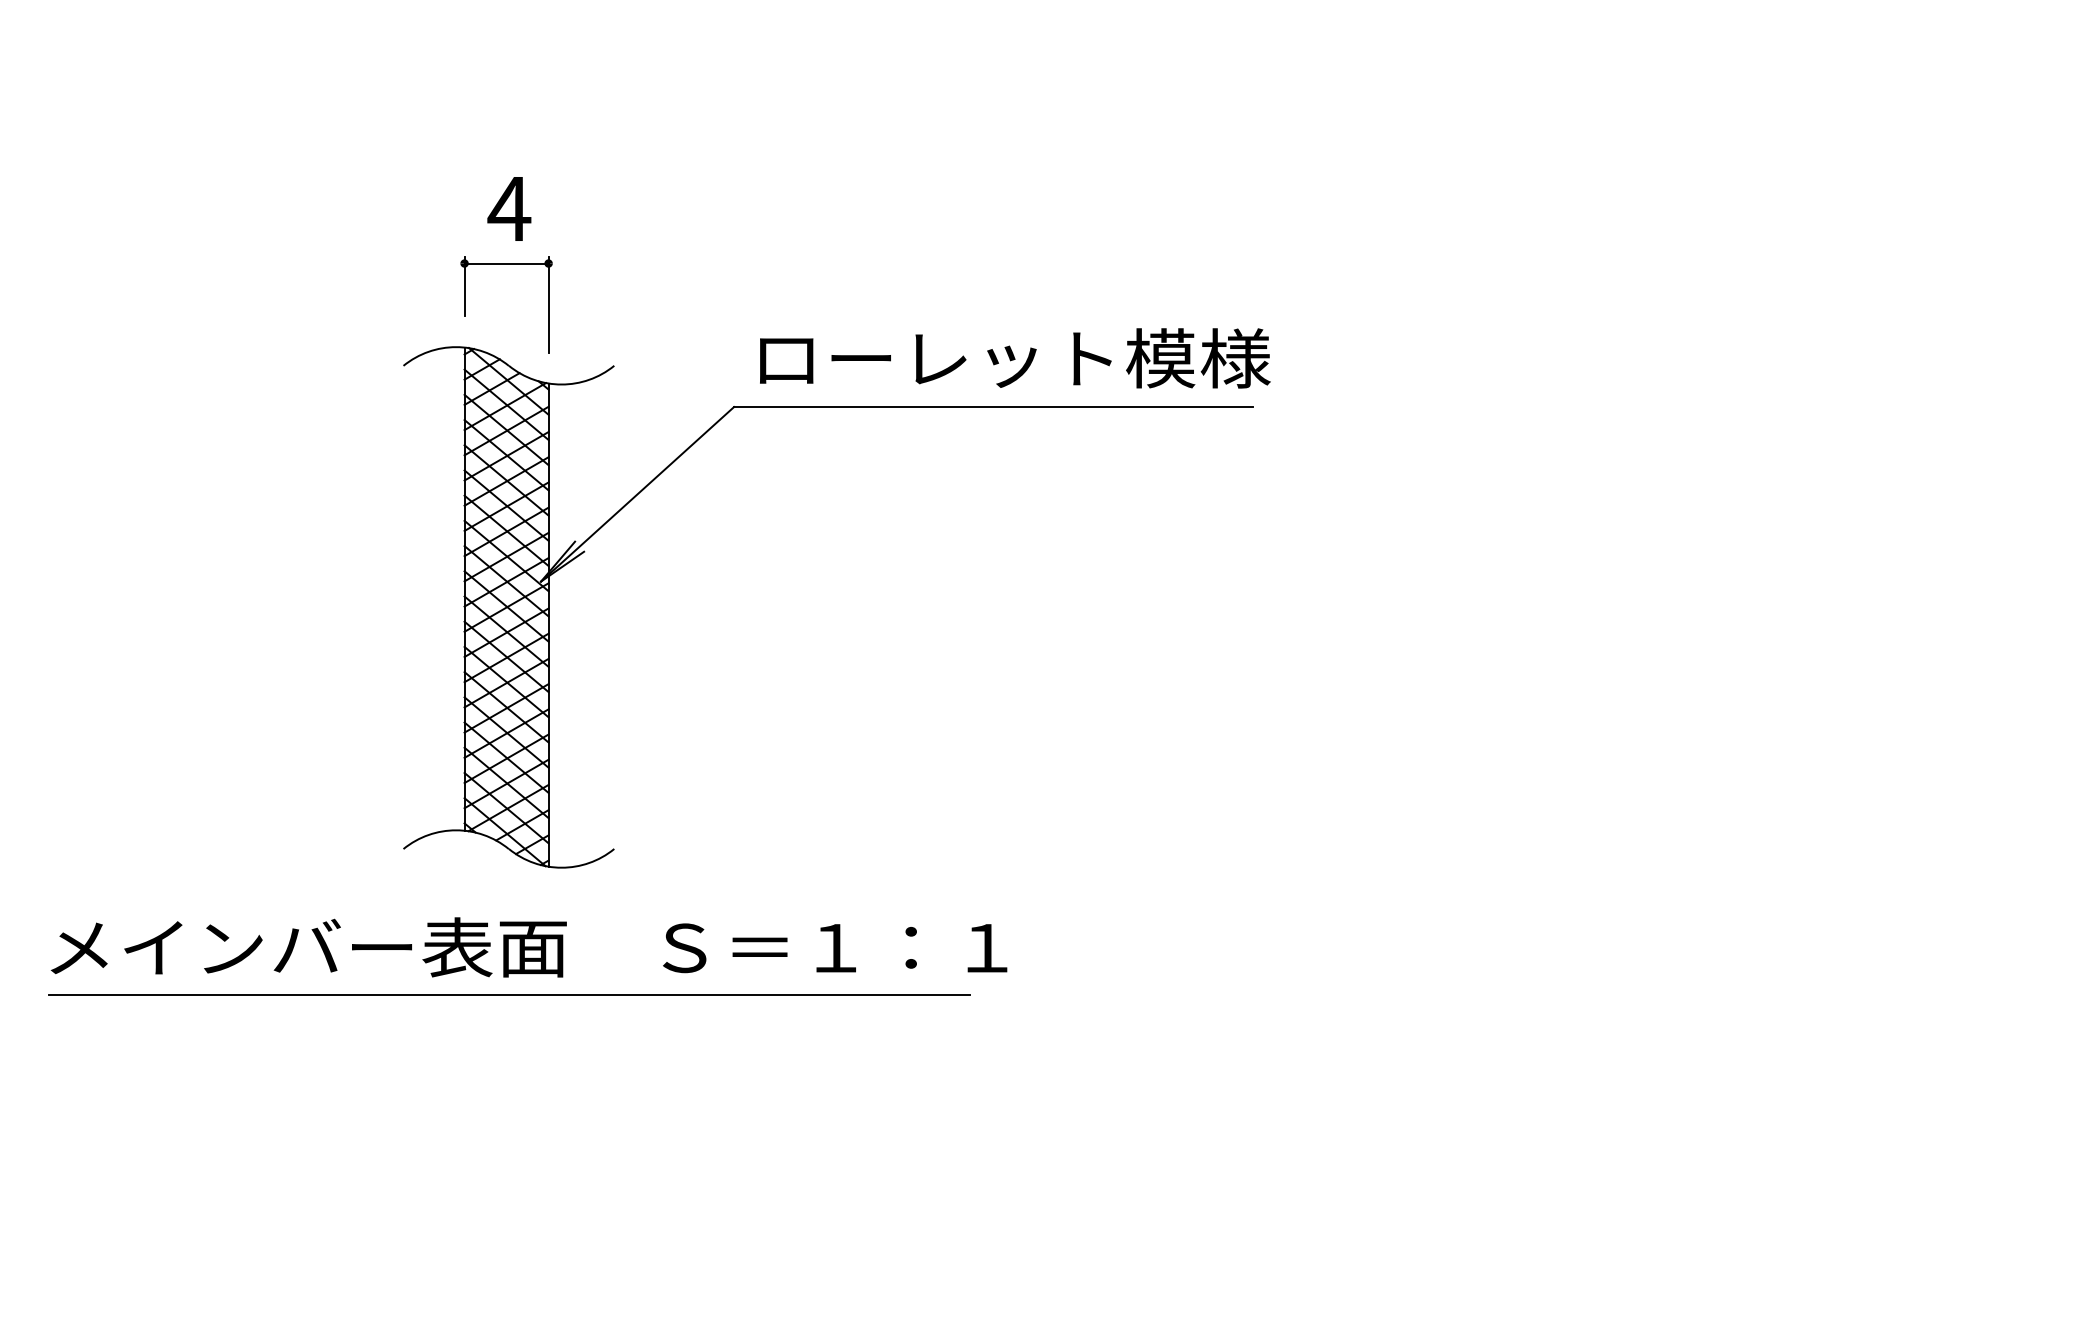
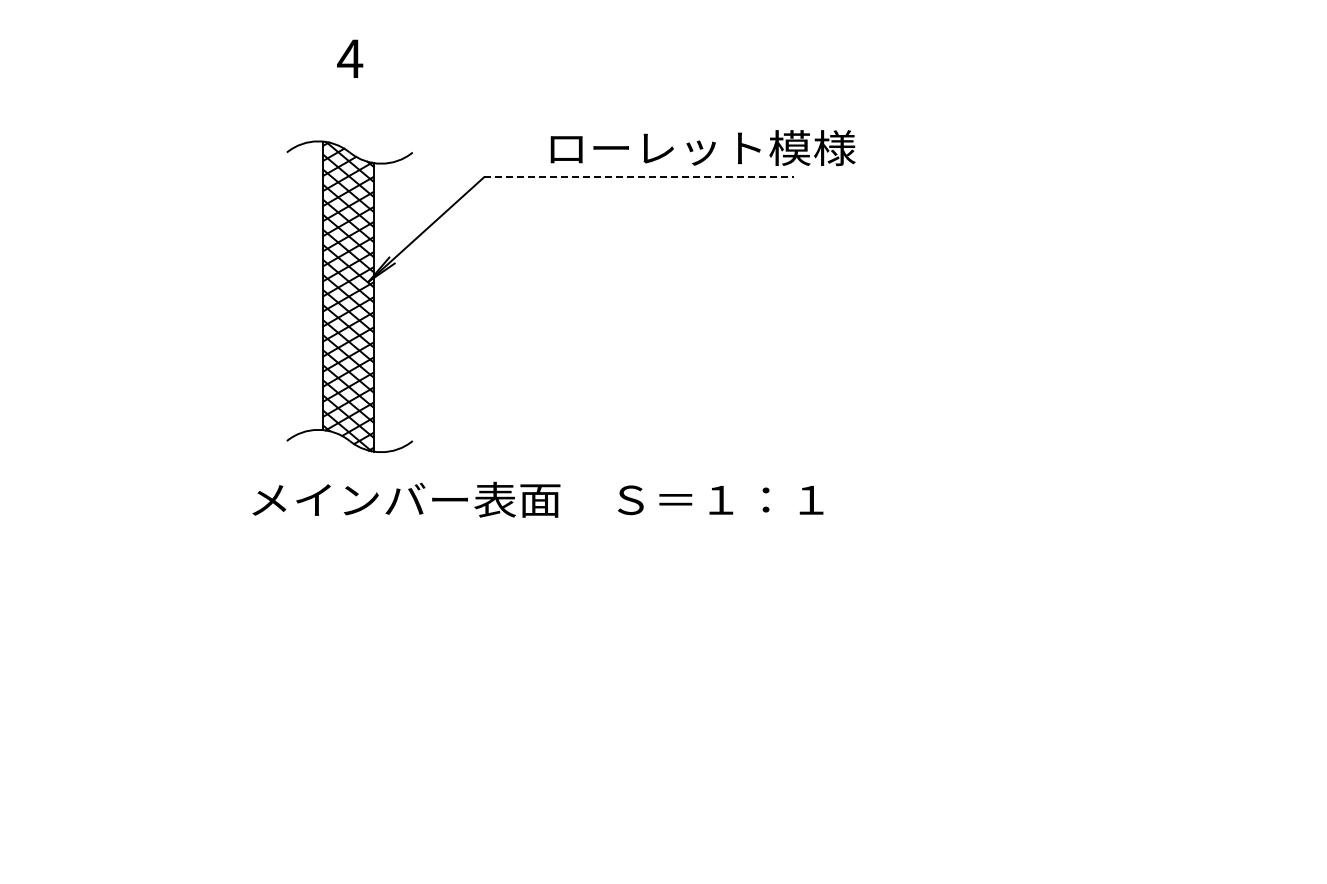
part: (506, 263) -> (348, 91), removed
text: (1014, 359) -> (702, 148), moved
line: (994, 407) -> (639, 177), solid -> dashed
text: (528, 946) -> (537, 499), moved
line: (508, 995) -> (349, 528), removed

